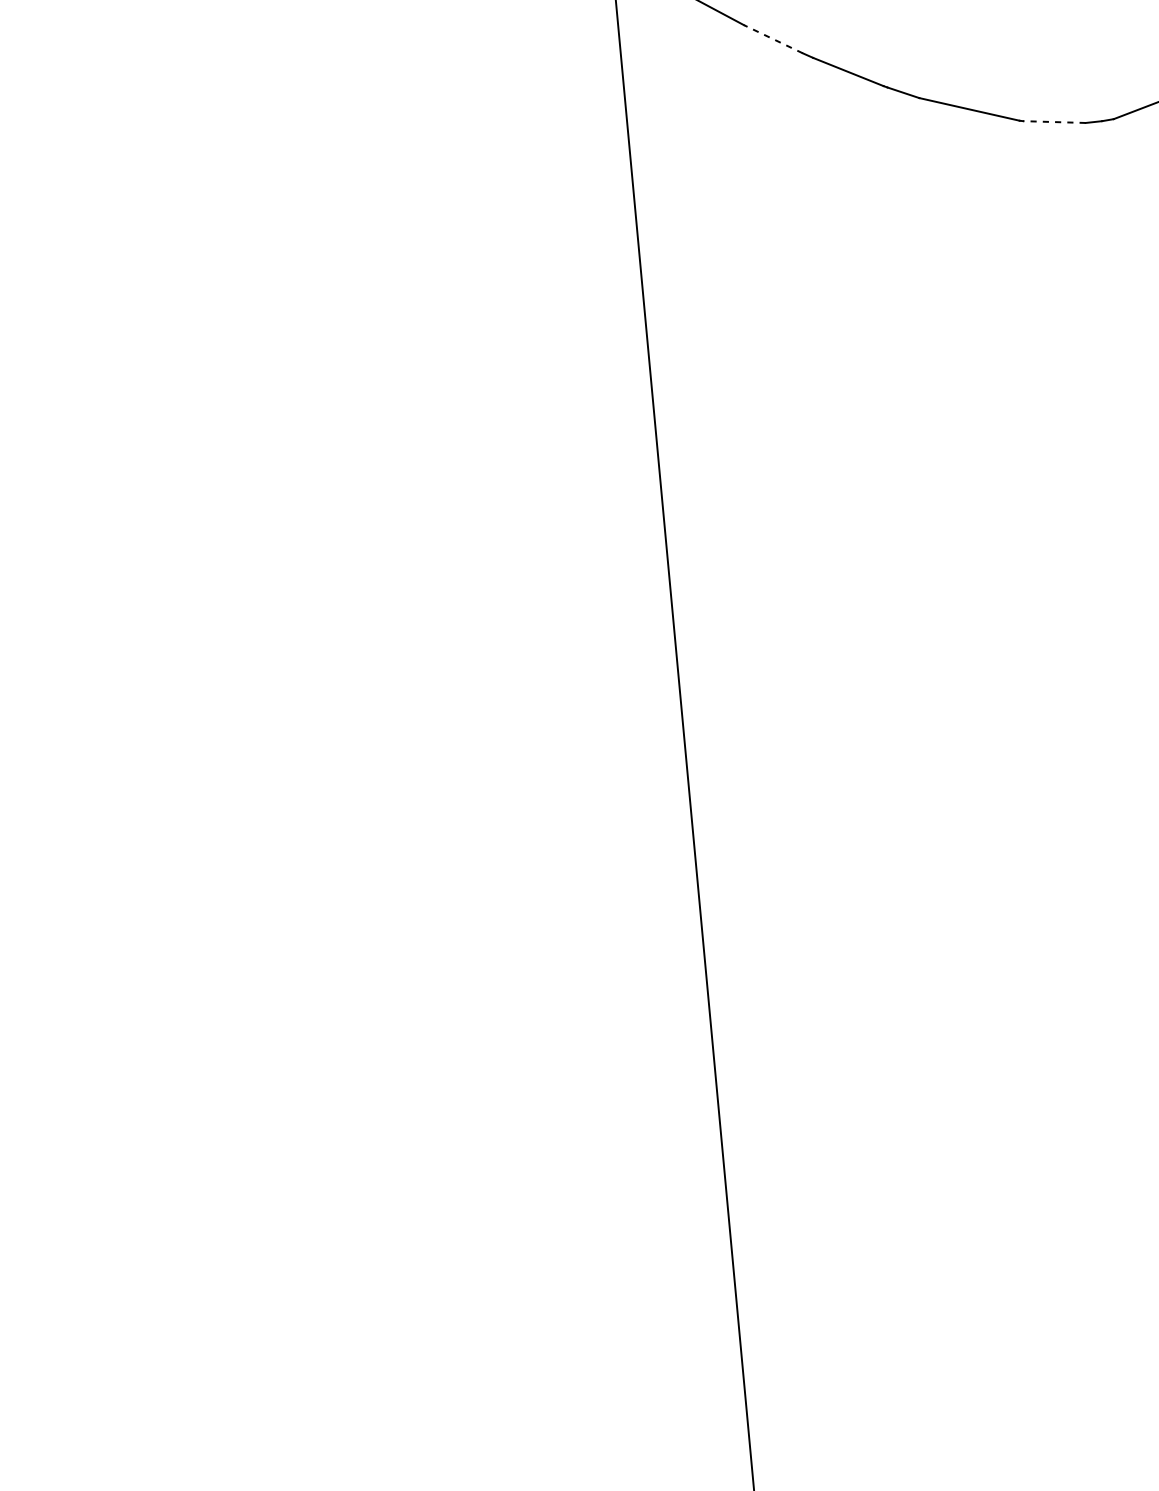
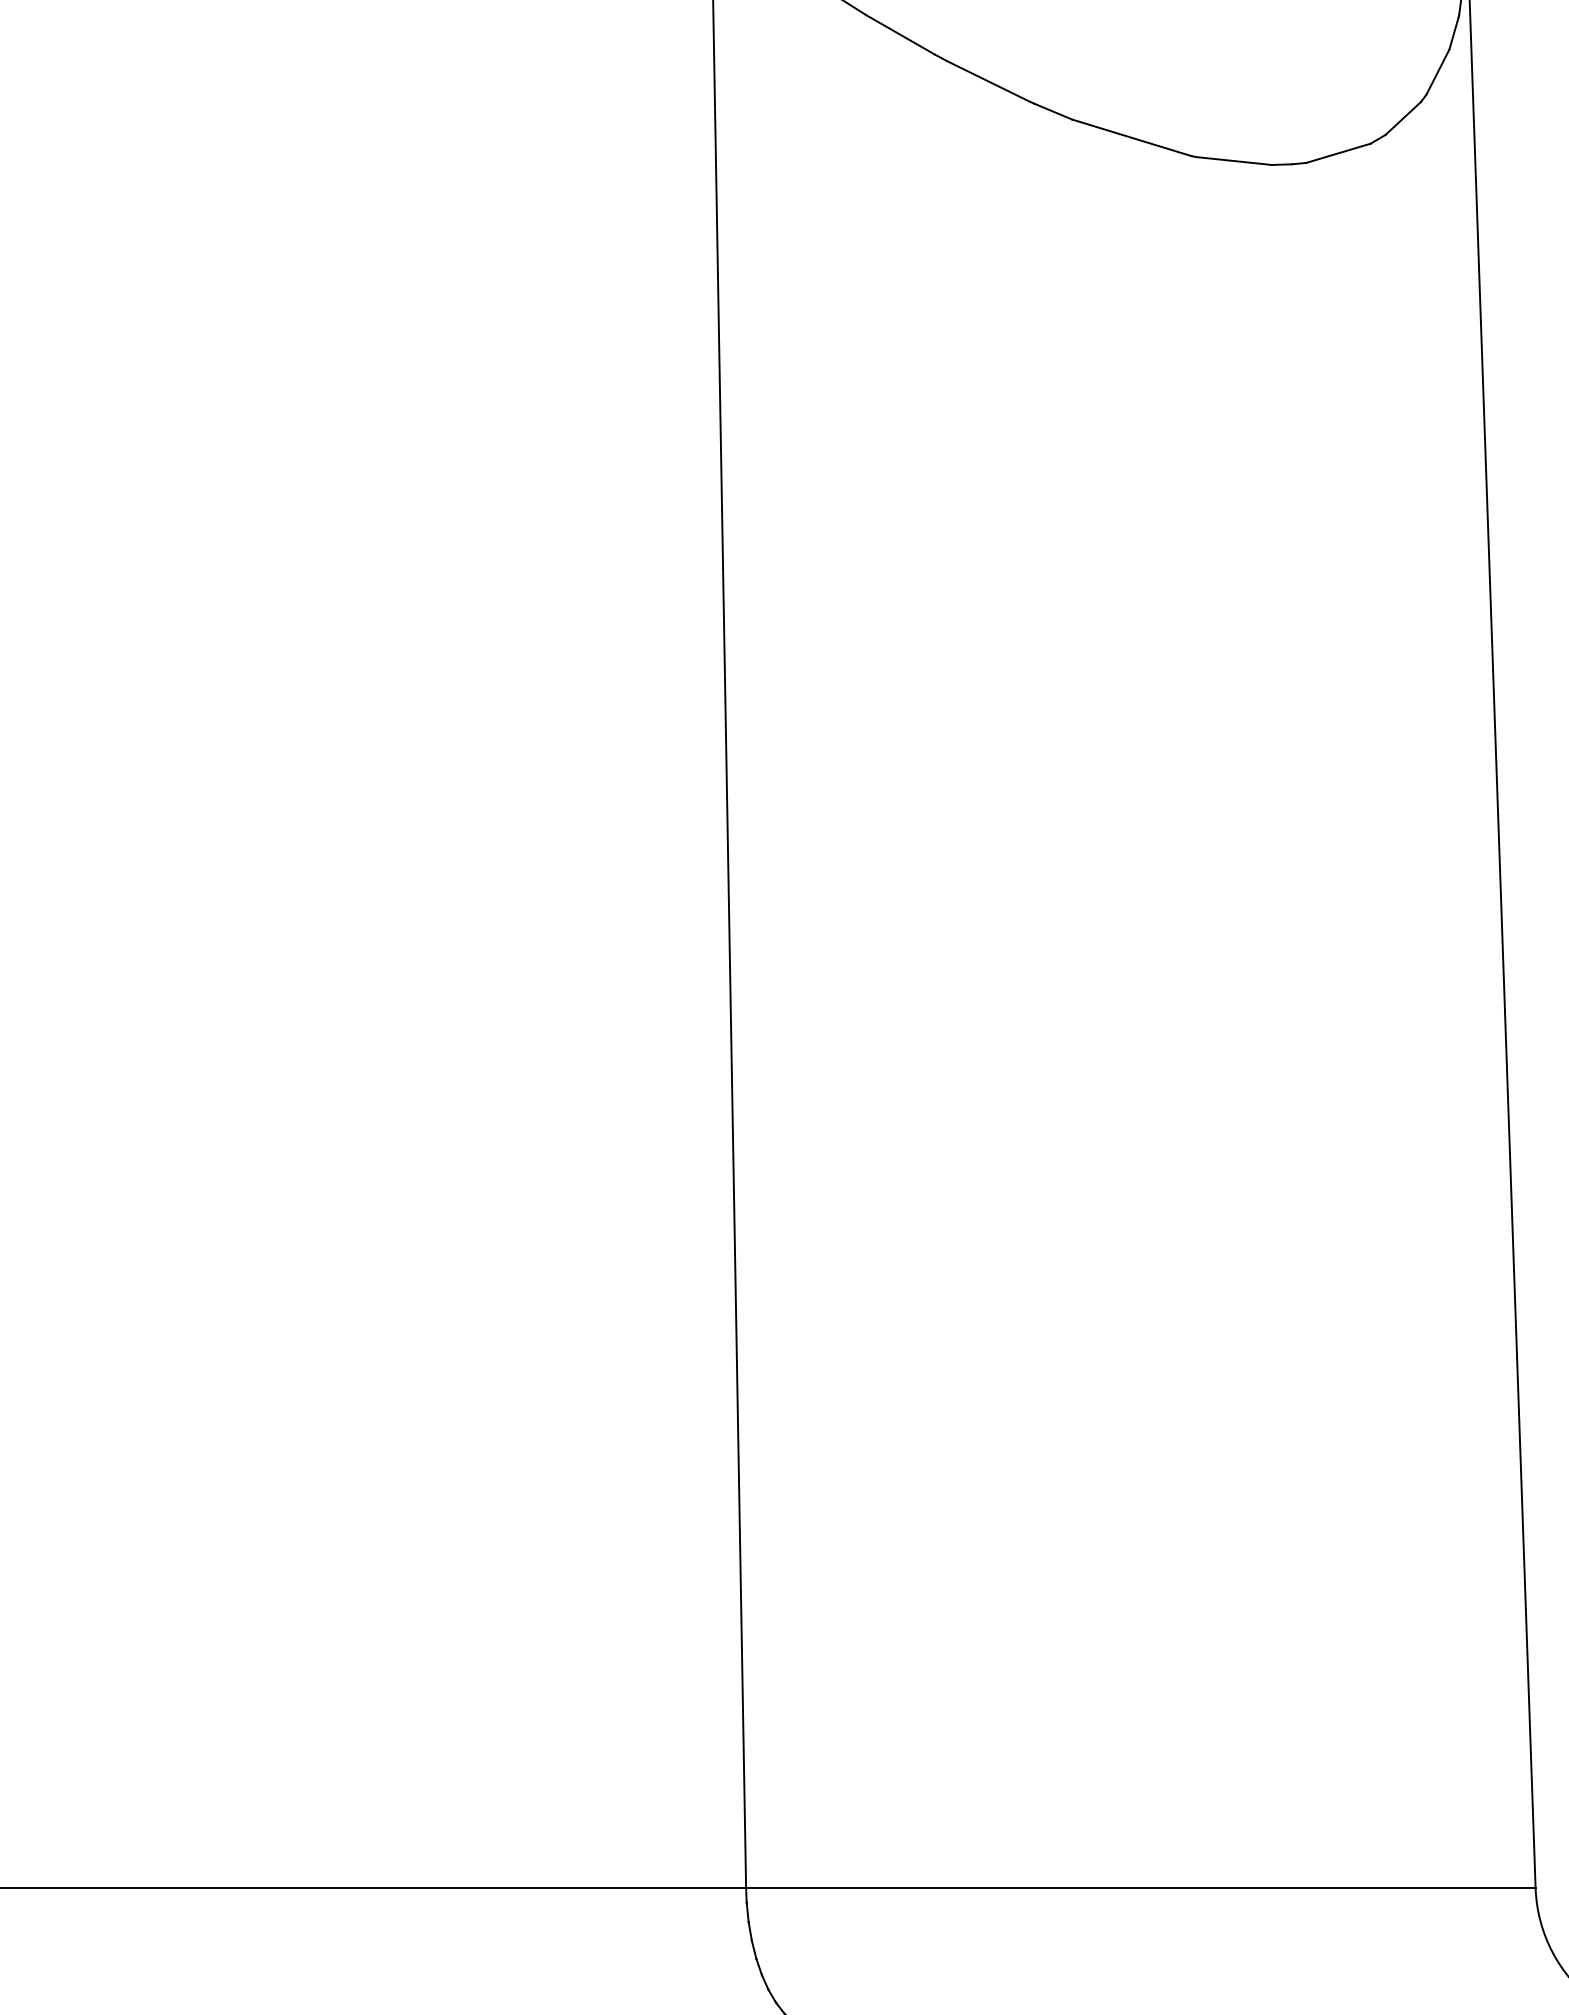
line: (773, 38) -> (900, 34), dashed -> solid
line: (1053, 121) -> (1233, 160), dashed -> solid

